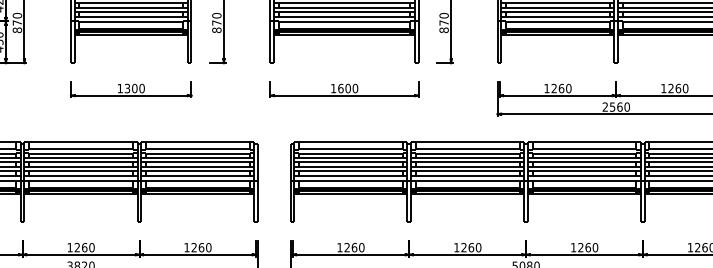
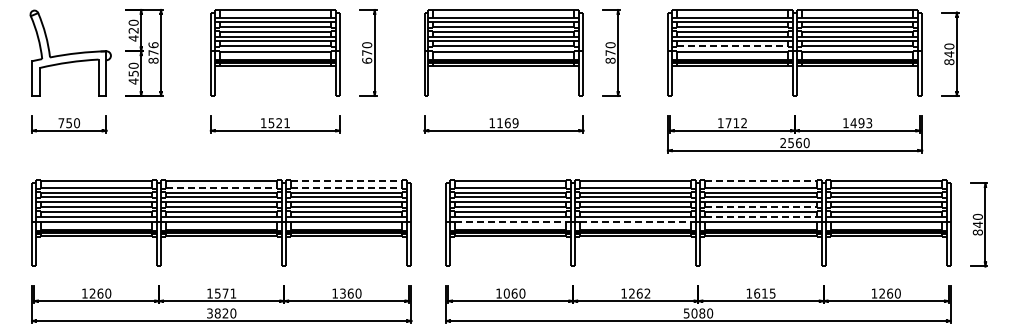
text: (17, 15) -> (153, 44), 870 -> 876
line: (557, 16) -> (732, 46), solid -> dashed
text: (216, 30) -> (366, 60), 870 -> 670
text: (135, 88) -> (279, 123), 1300 -> 1521
text: (347, 88) -> (507, 123), 1600 -> 1169
text: (561, 88) -> (736, 123), 1260 -> 1712
text: (678, 88) -> (861, 123), 1260 -> 1493
line: (197, 142) -> (346, 180), solid -> dashed
line: (584, 142) -> (761, 180), solid -> dashed
line: (80, 149) -> (221, 188), solid -> dashed
line: (197, 149) -> (346, 188), solid -> dashed
line: (584, 167) -> (761, 207), solid -> dashed
line: (584, 175) -> (761, 216), solid -> dashed
line: (350, 181) -> (510, 222), solid -> dashed
line: (467, 181) -> (635, 222), solid -> dashed
text: (84, 247) -> (225, 293), 1260 -> 1571
text: (193, 247) -> (342, 293), 1260 -> 1360
text: (346, 247) -> (506, 293), 1260 -> 1060
text: (478, 247) -> (647, 293), 1260 -> 1262
text: (587, 247) -> (764, 293), 1260 -> 1615

